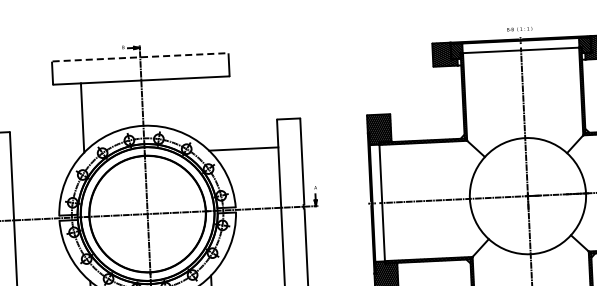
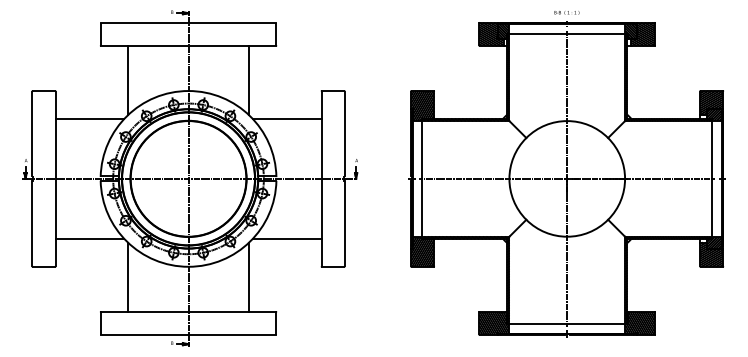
line: (141, 56) -> (189, 22), dashed -> solid
line: (203, 111) -> (248, 79), added
line: (45, 158) -> (89, 118), added
line: (248, 270) -> (286, 239), added
line: (51, 279) -> (89, 239), added

